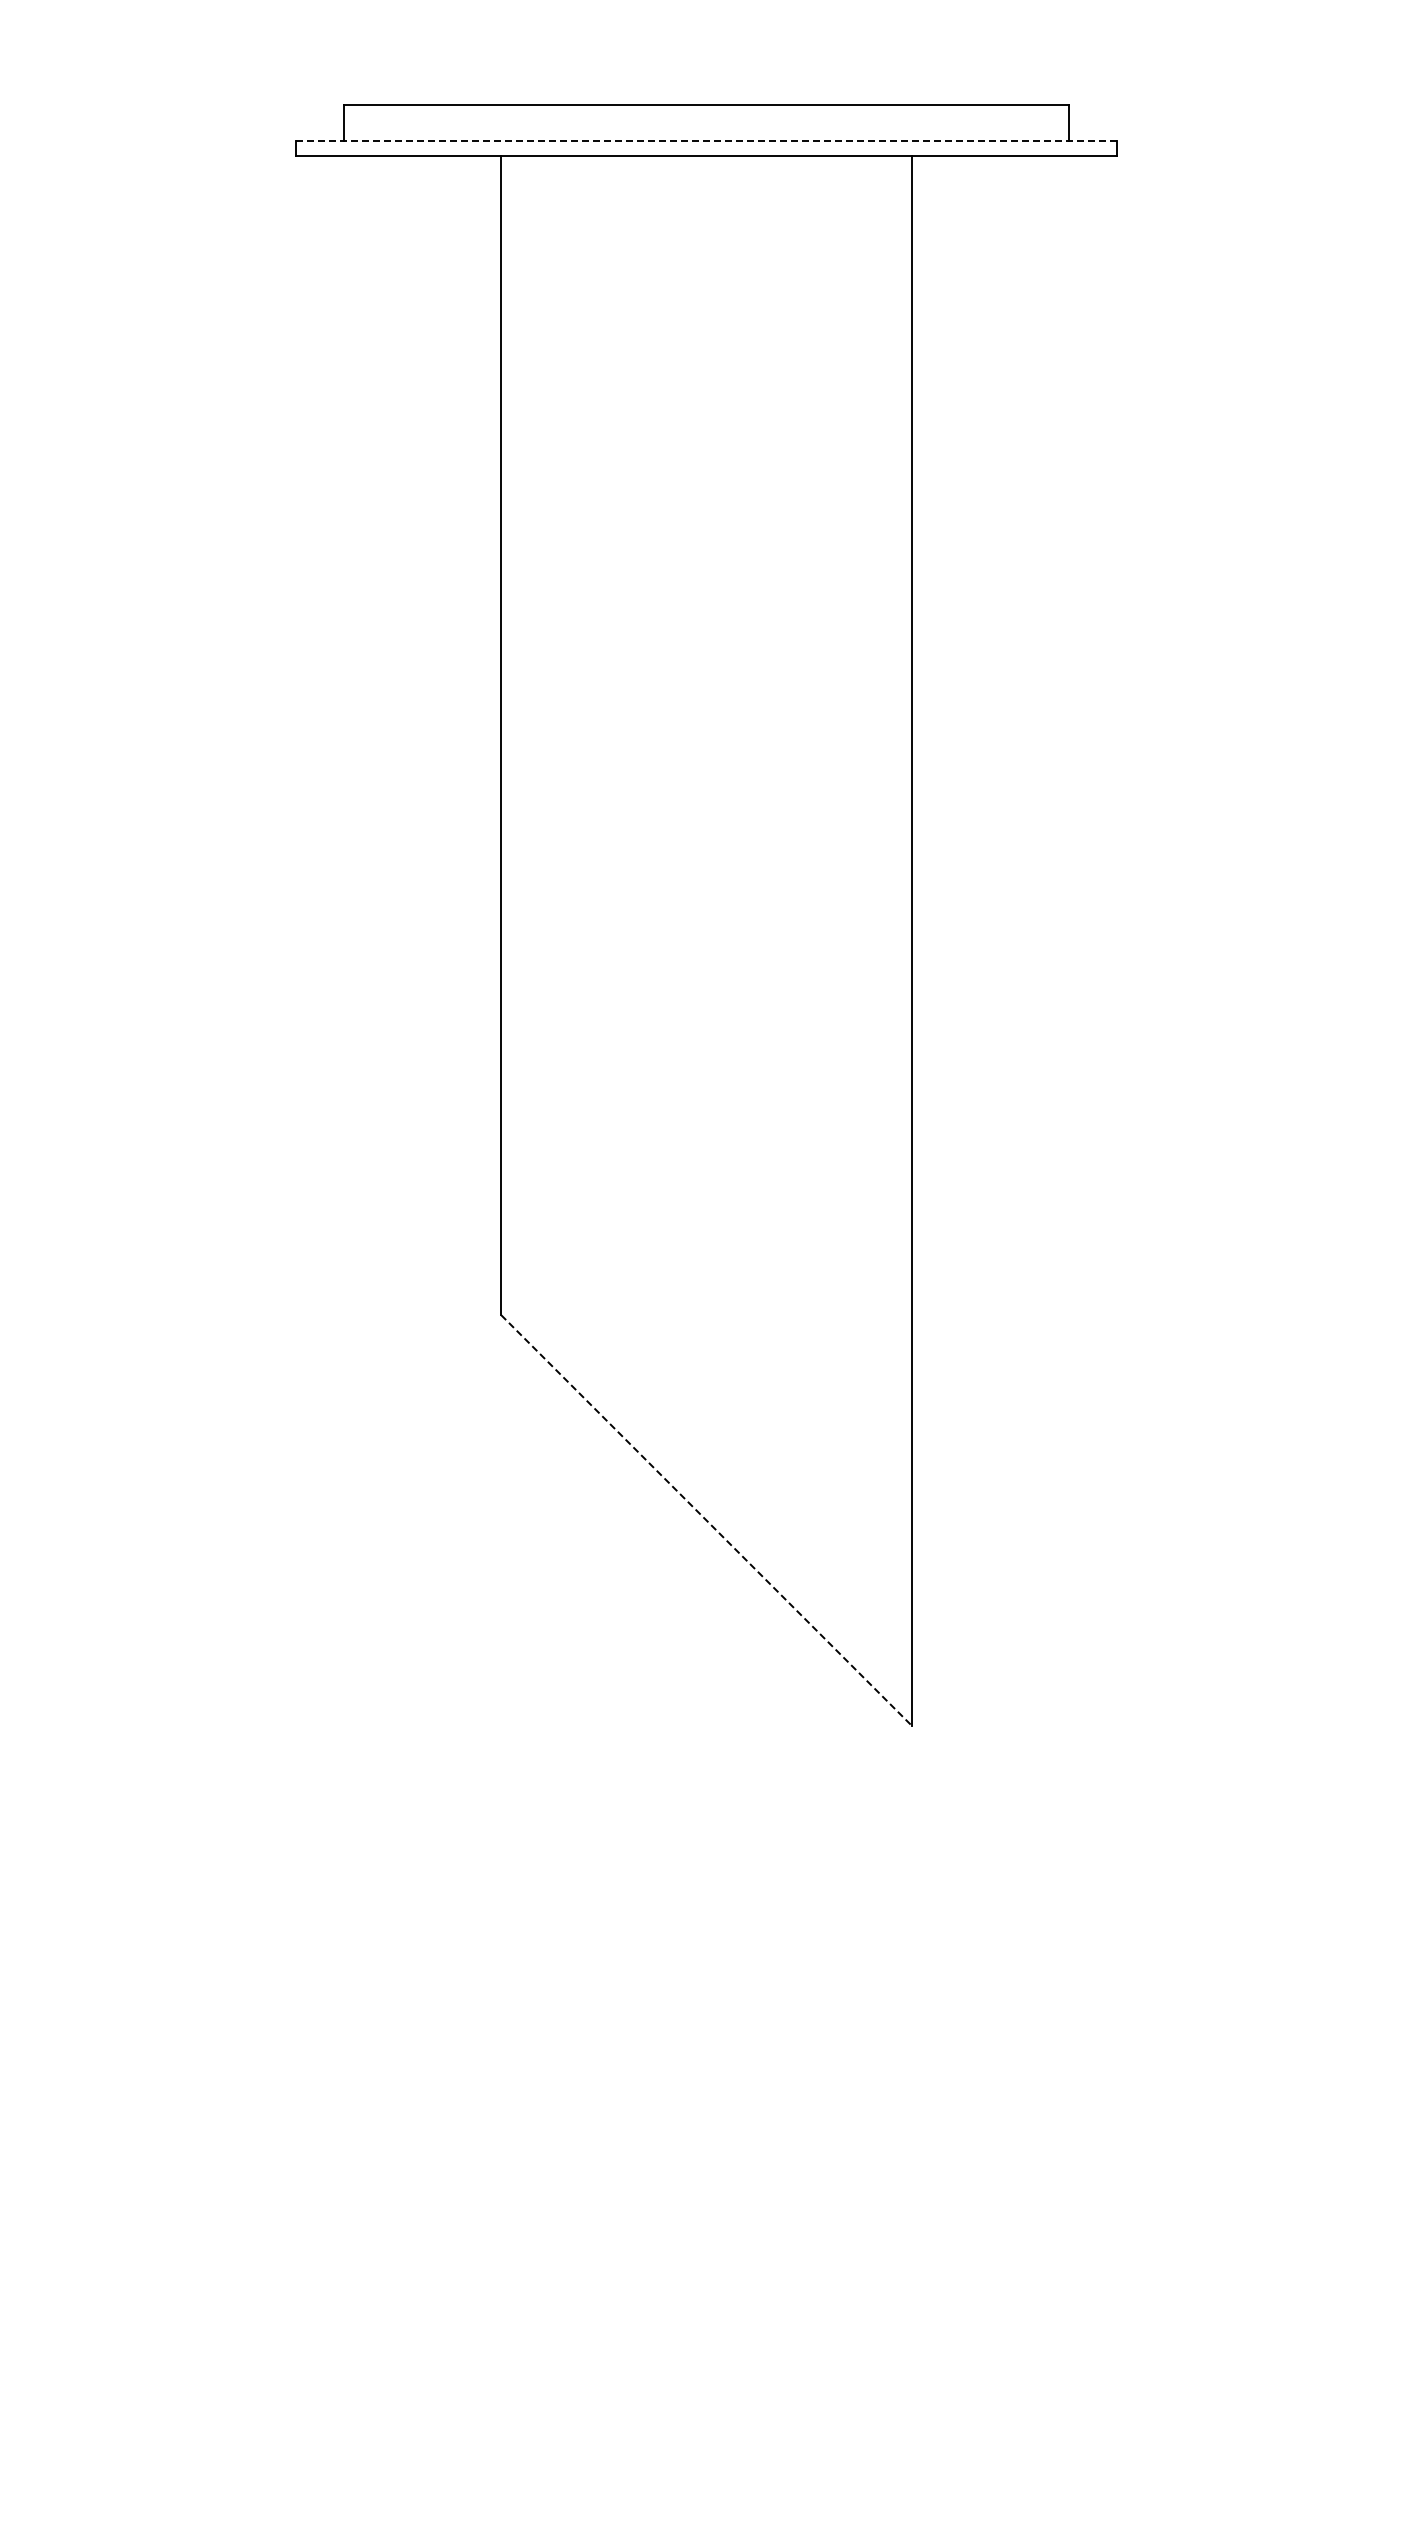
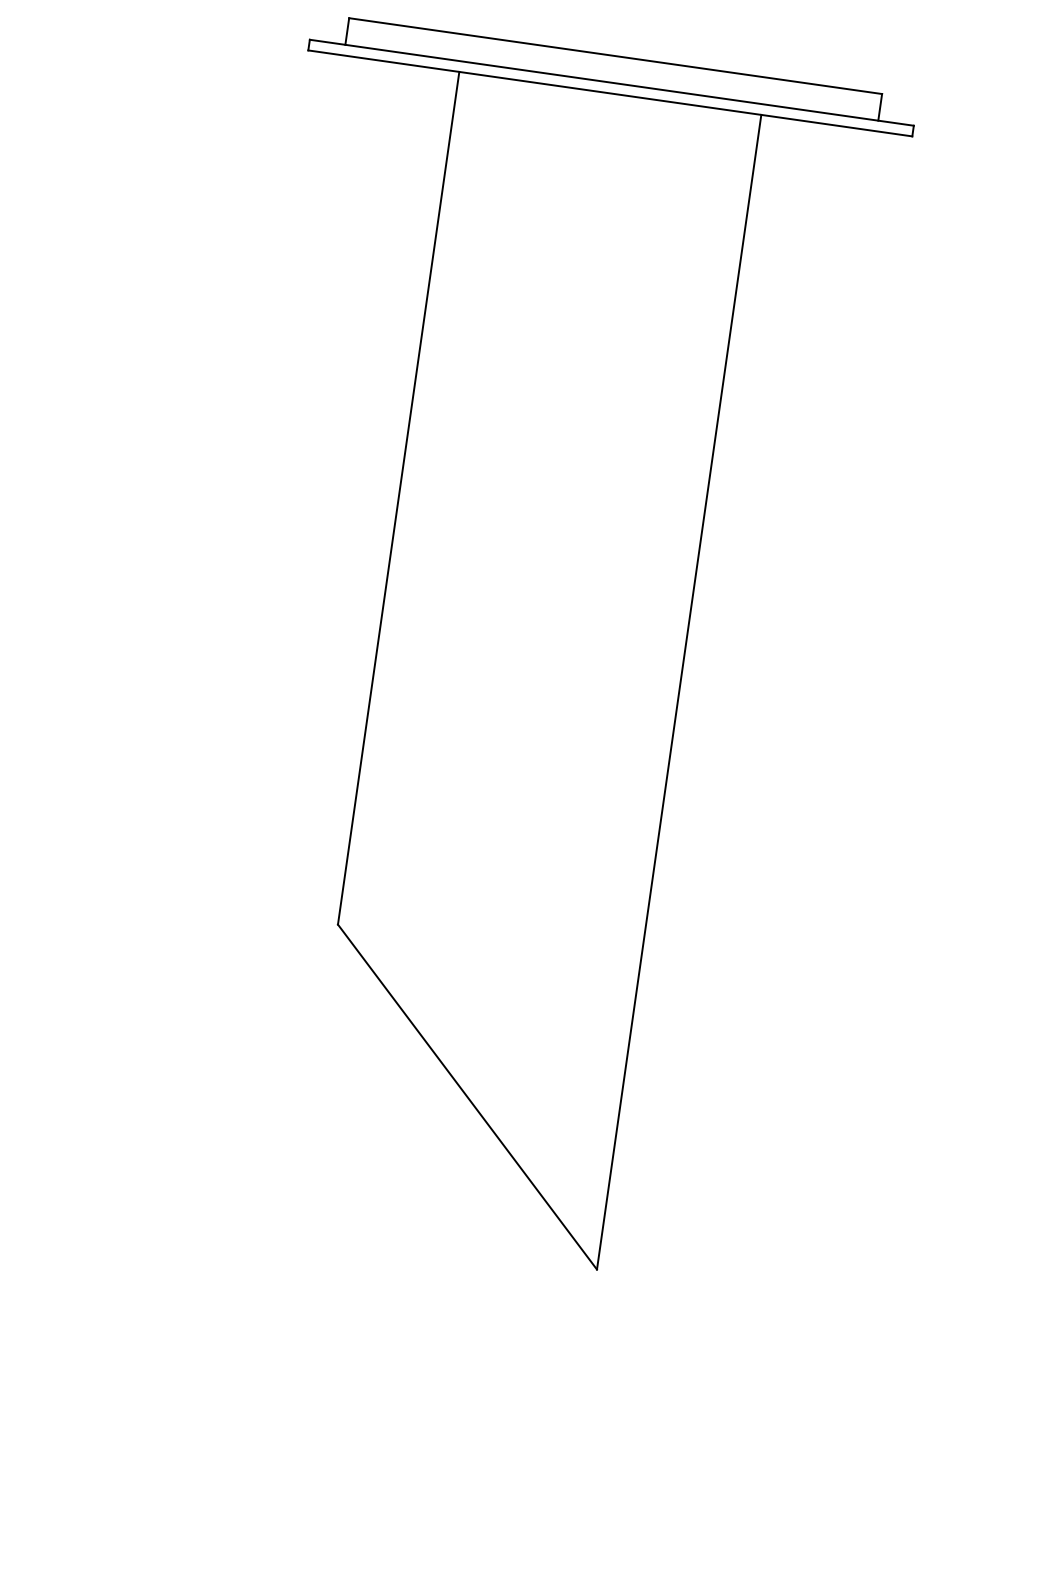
line: (706, 141) -> (611, 83), dashed -> solid
line: (706, 1520) -> (467, 1097), dashed -> solid

